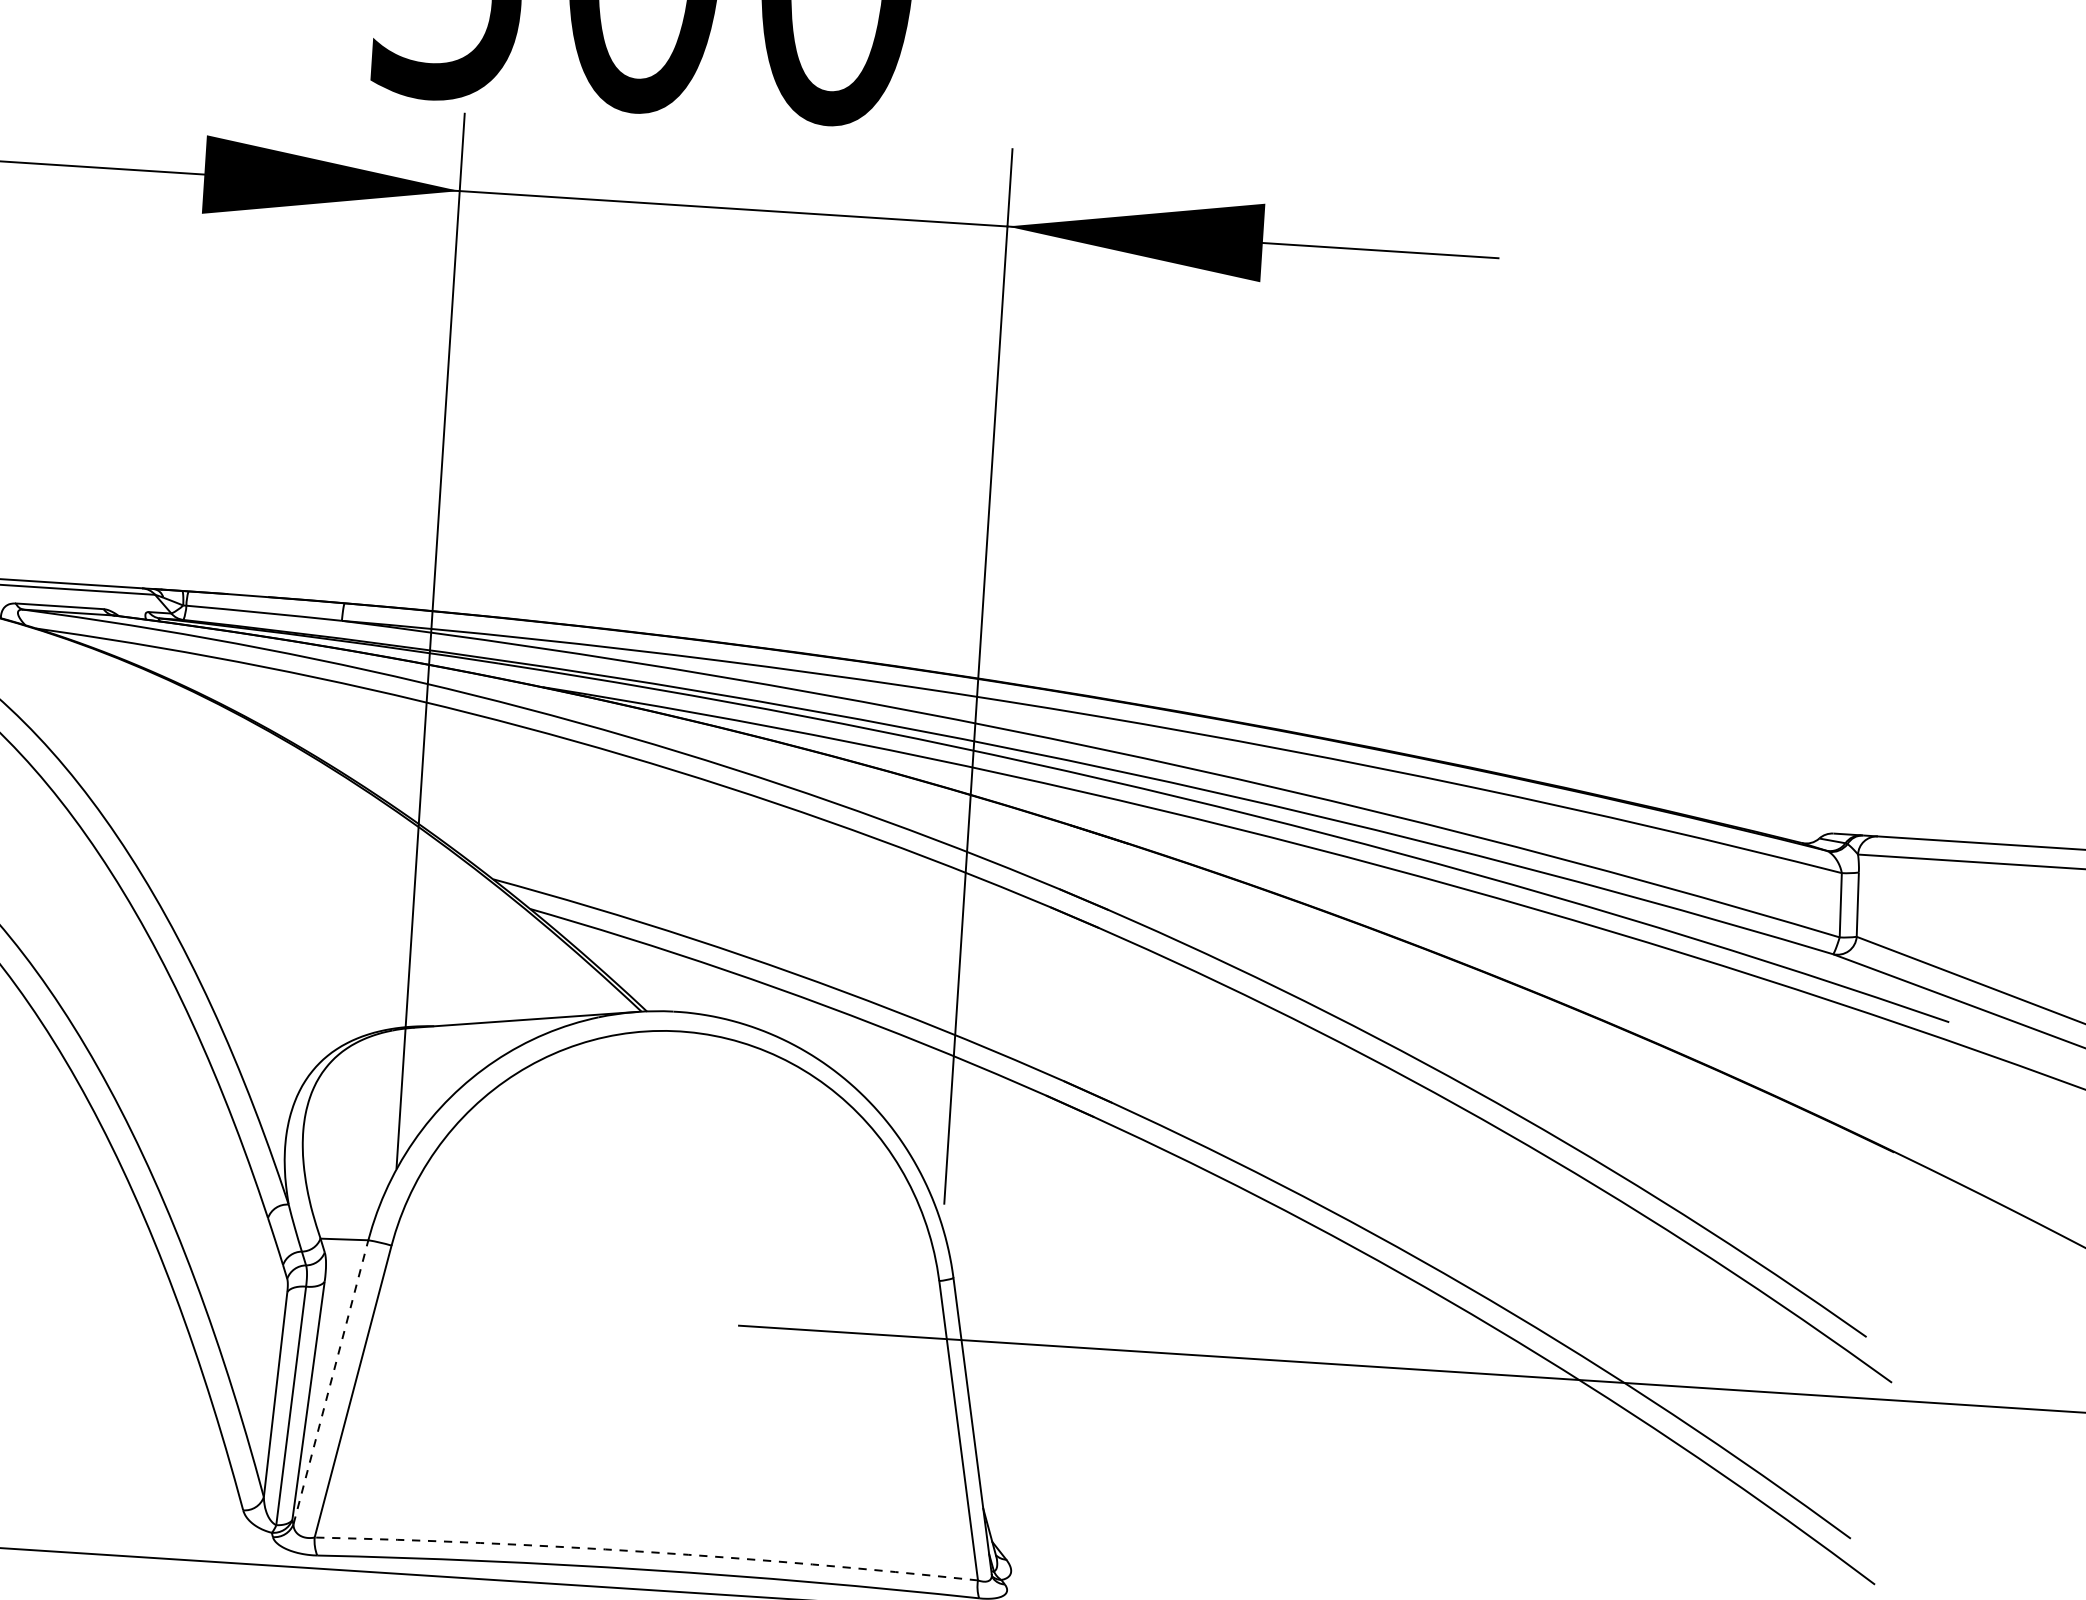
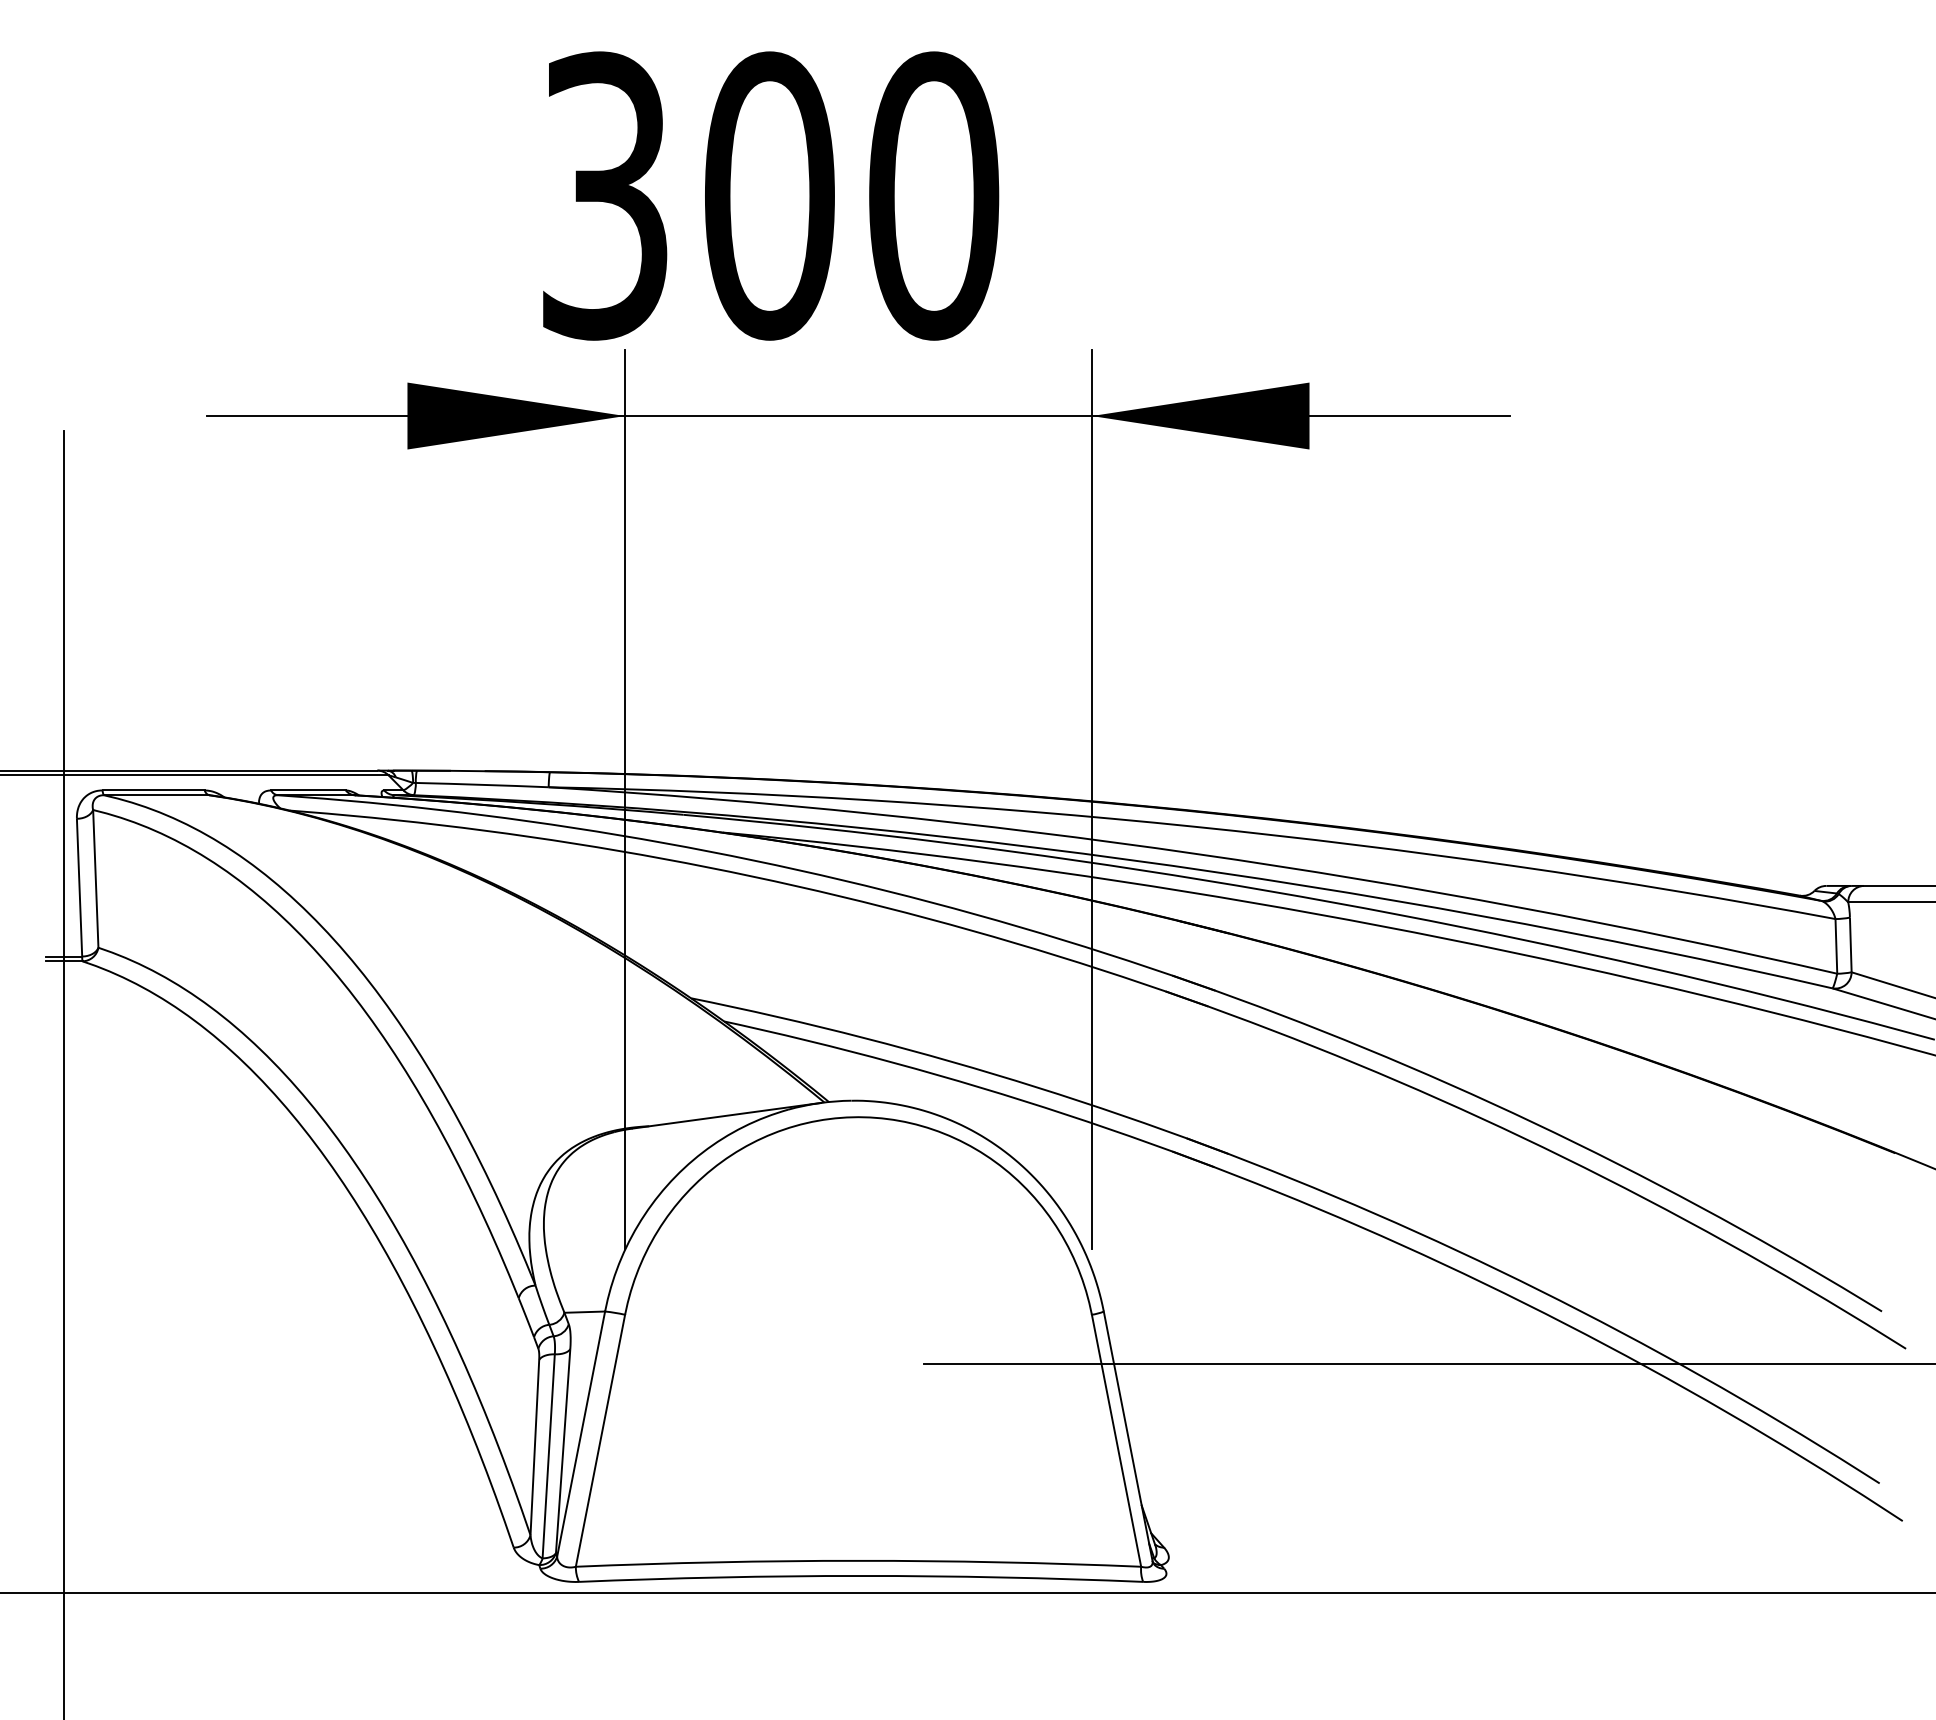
line: (331, 1382) -> (581, 1434), dashed -> solid
arc: (646, 1551) -> (858, 1560), dashed -> solid

